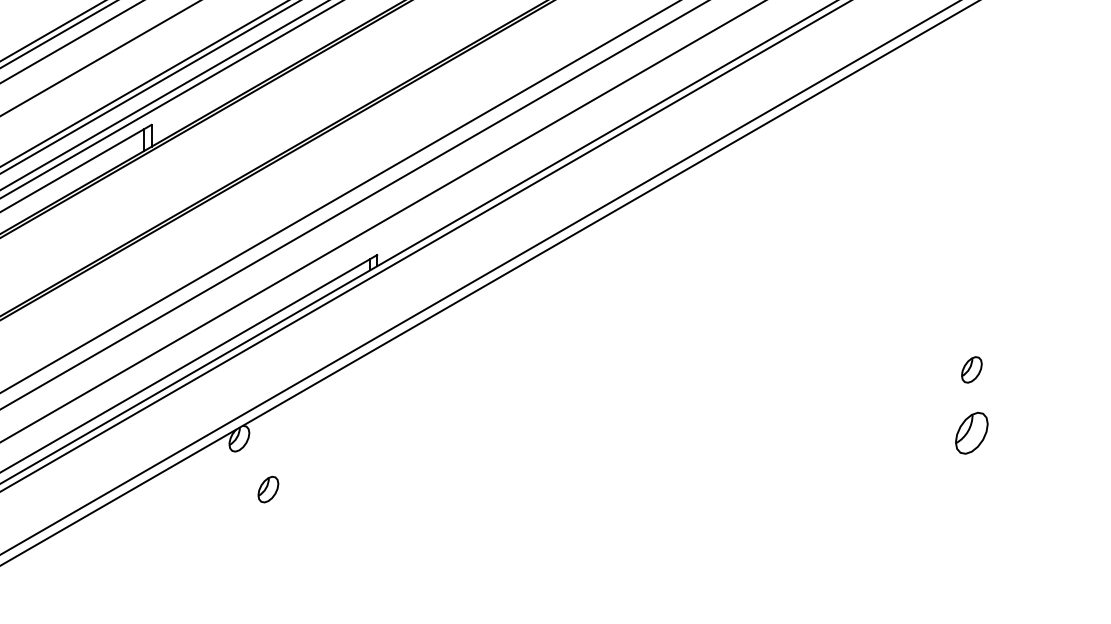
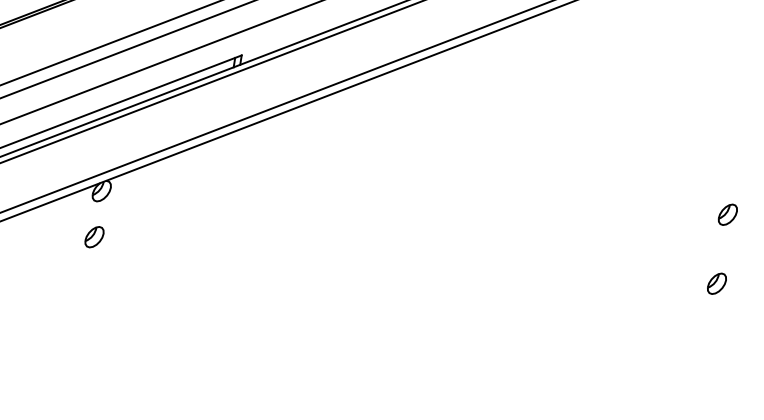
part: (971, 369) -> (727, 214), moved
part: (971, 432) -> (716, 283), size x0.62
part: (268, 489) -> (94, 237), moved

